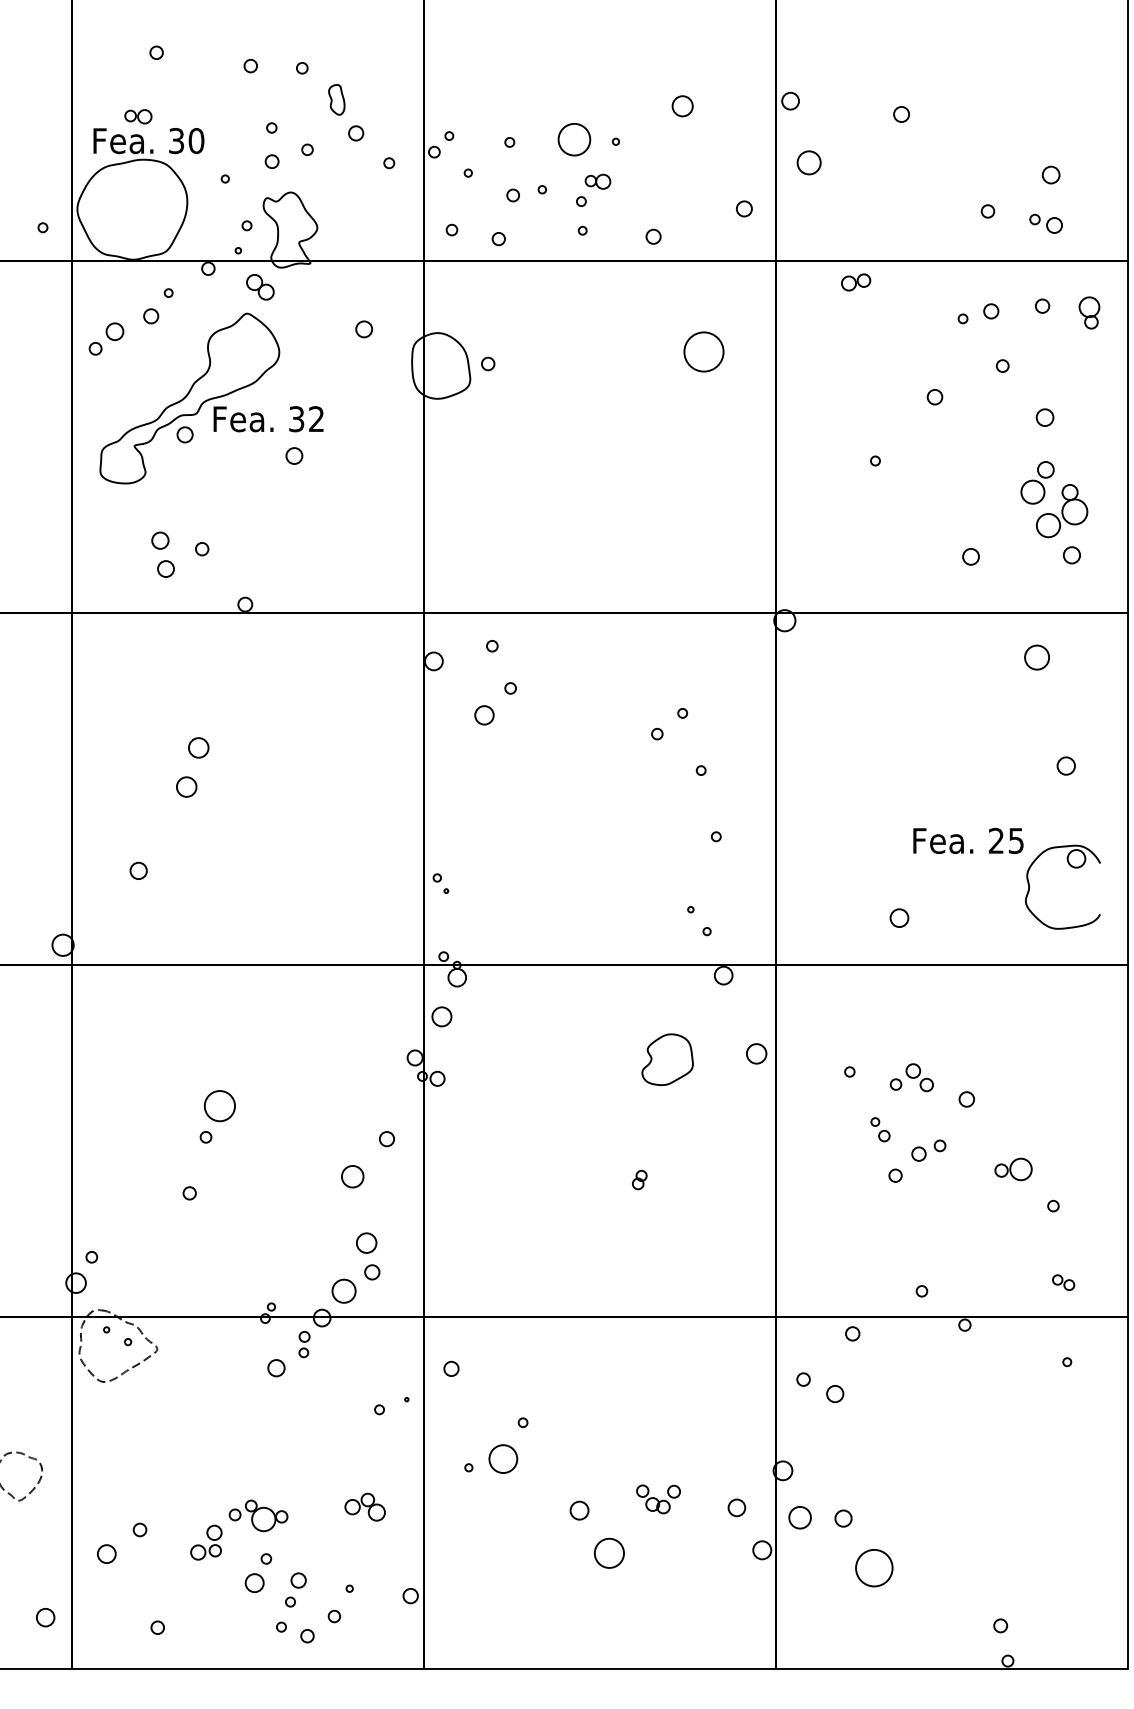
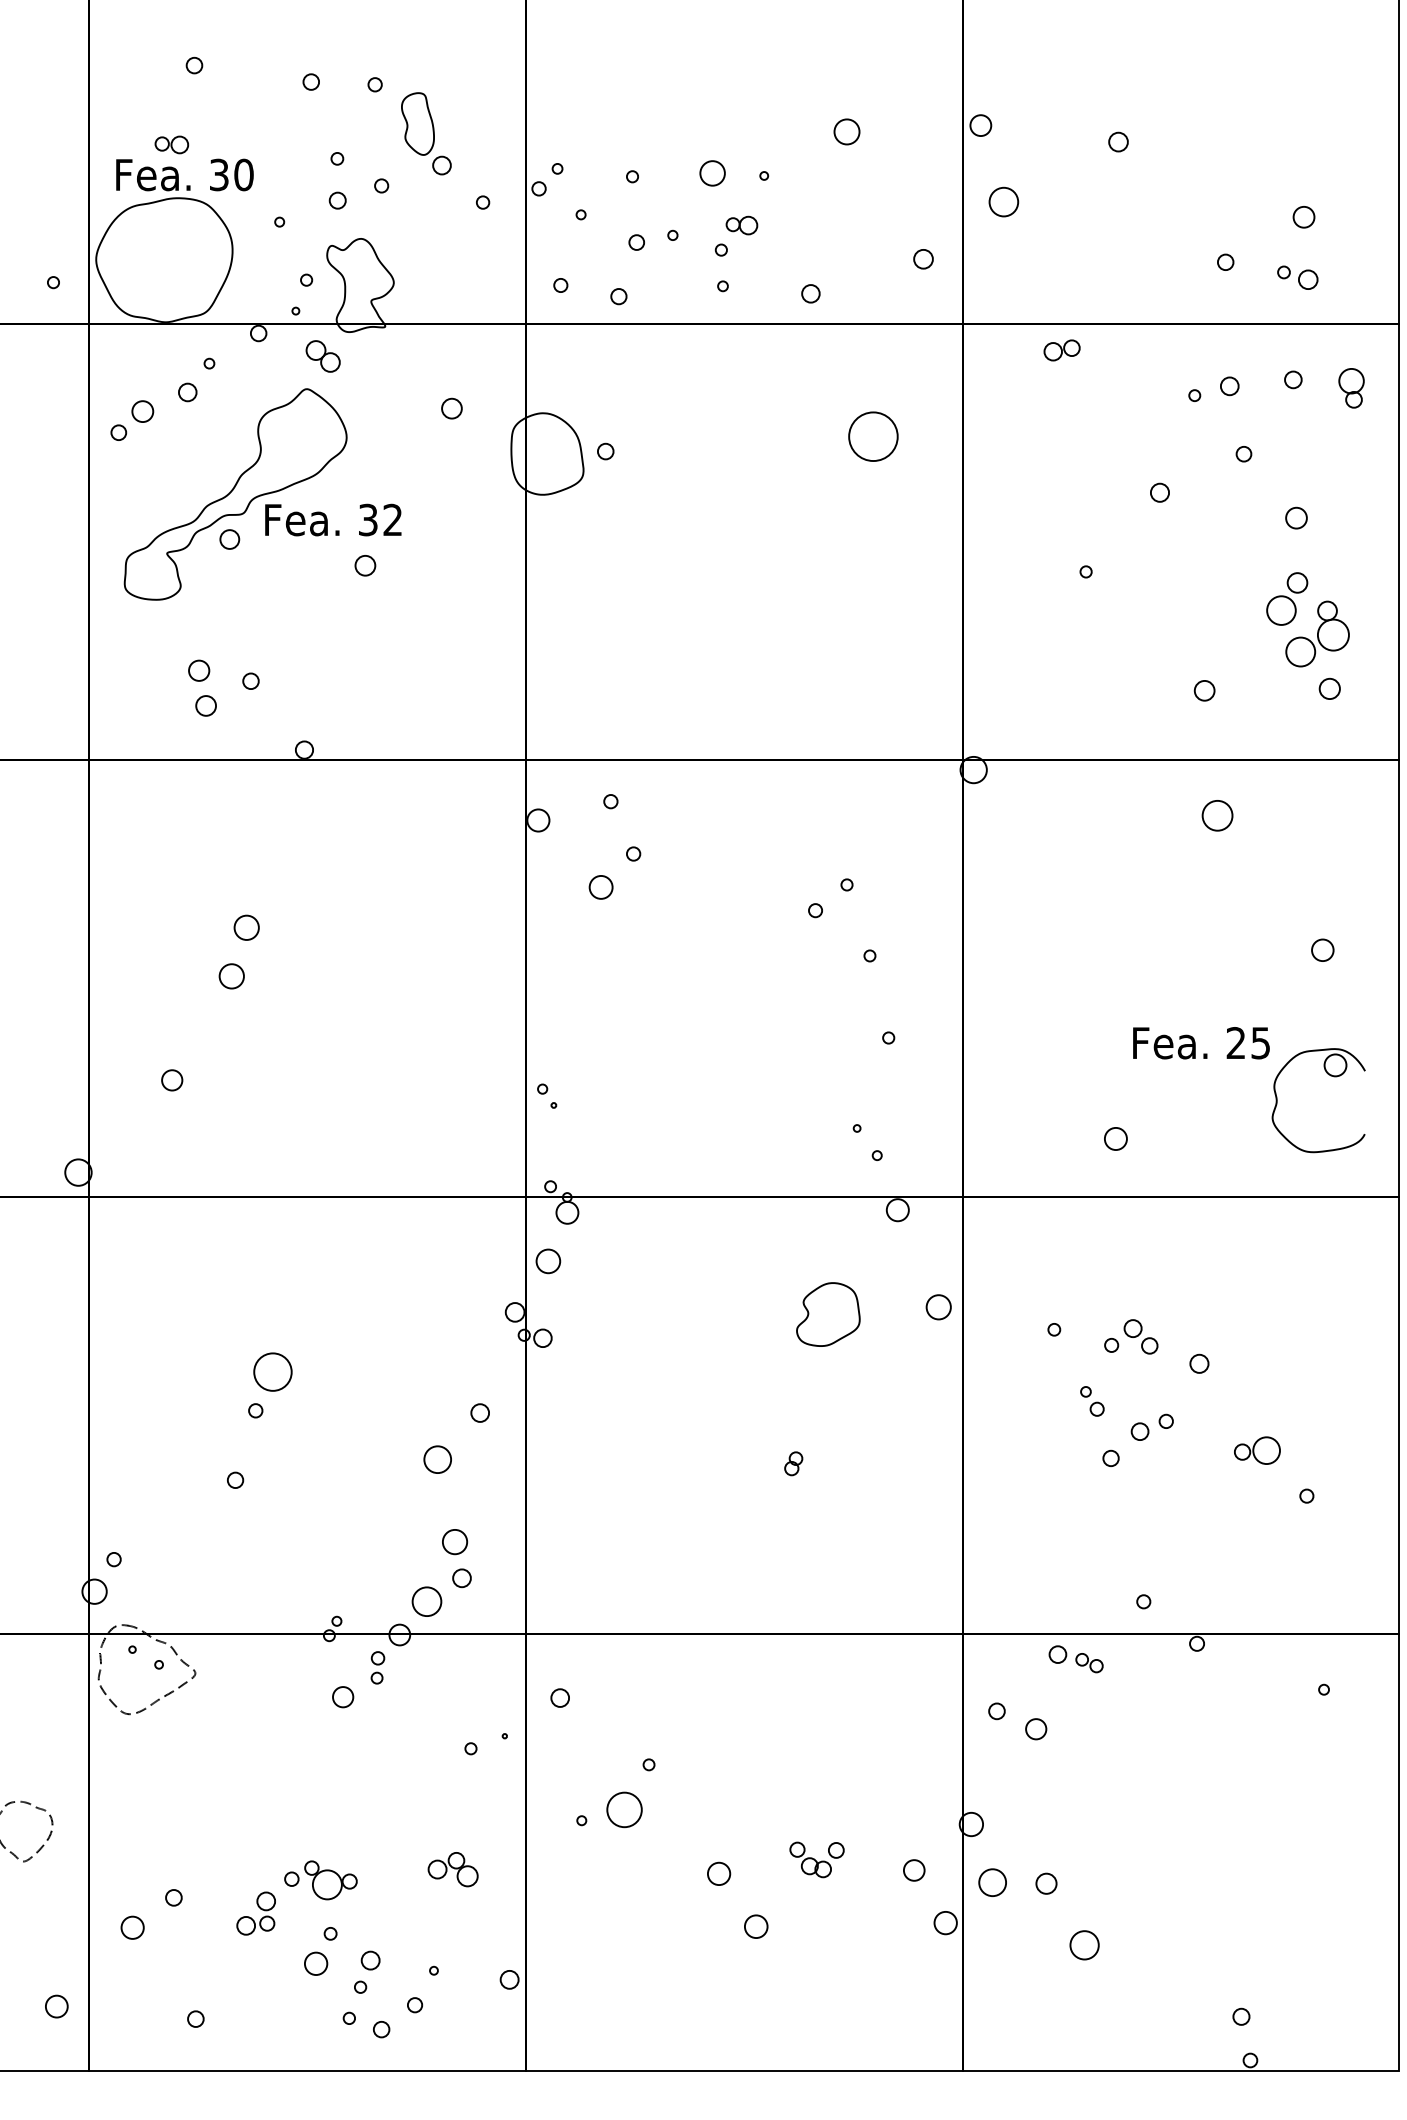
part: (336, 99) -> (417, 123), size x1.67
circle: (574, 139) -> (712, 173), size x0.62
circle: (1037, 657) -> (1217, 815), moved
part: (1063, 1282) -> (1089, 1663), moved
circle: (609, 1553) -> (756, 1926), size x0.62
circle: (874, 1568) -> (1084, 1945), size x0.62

